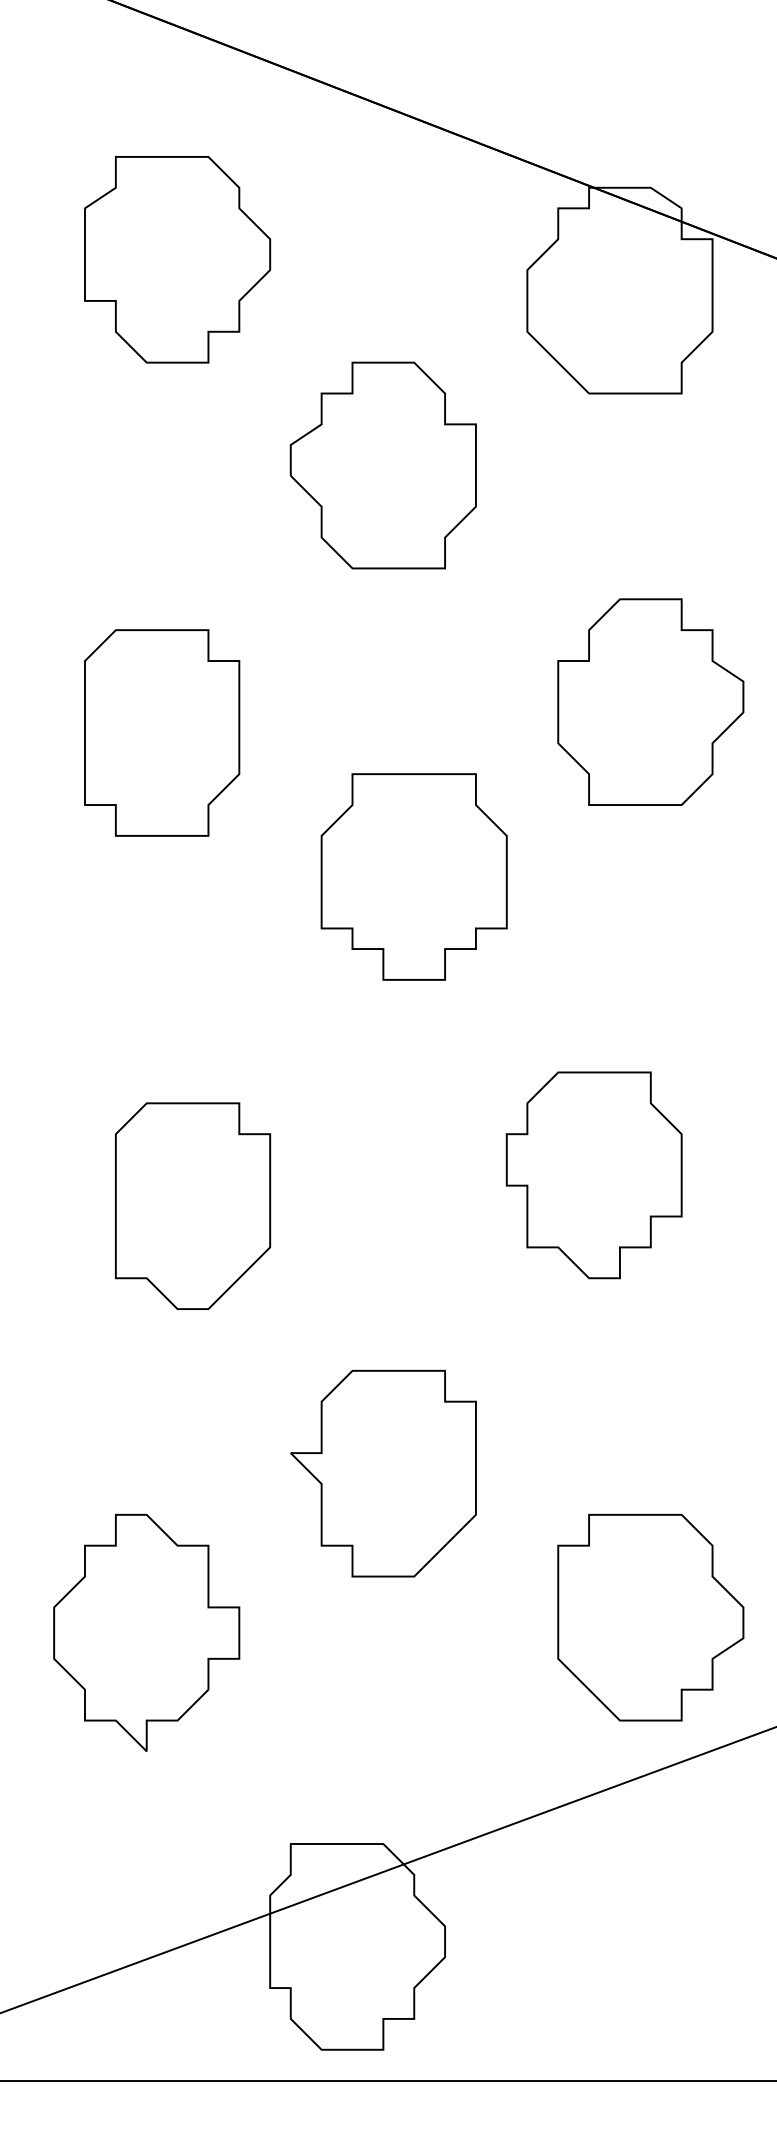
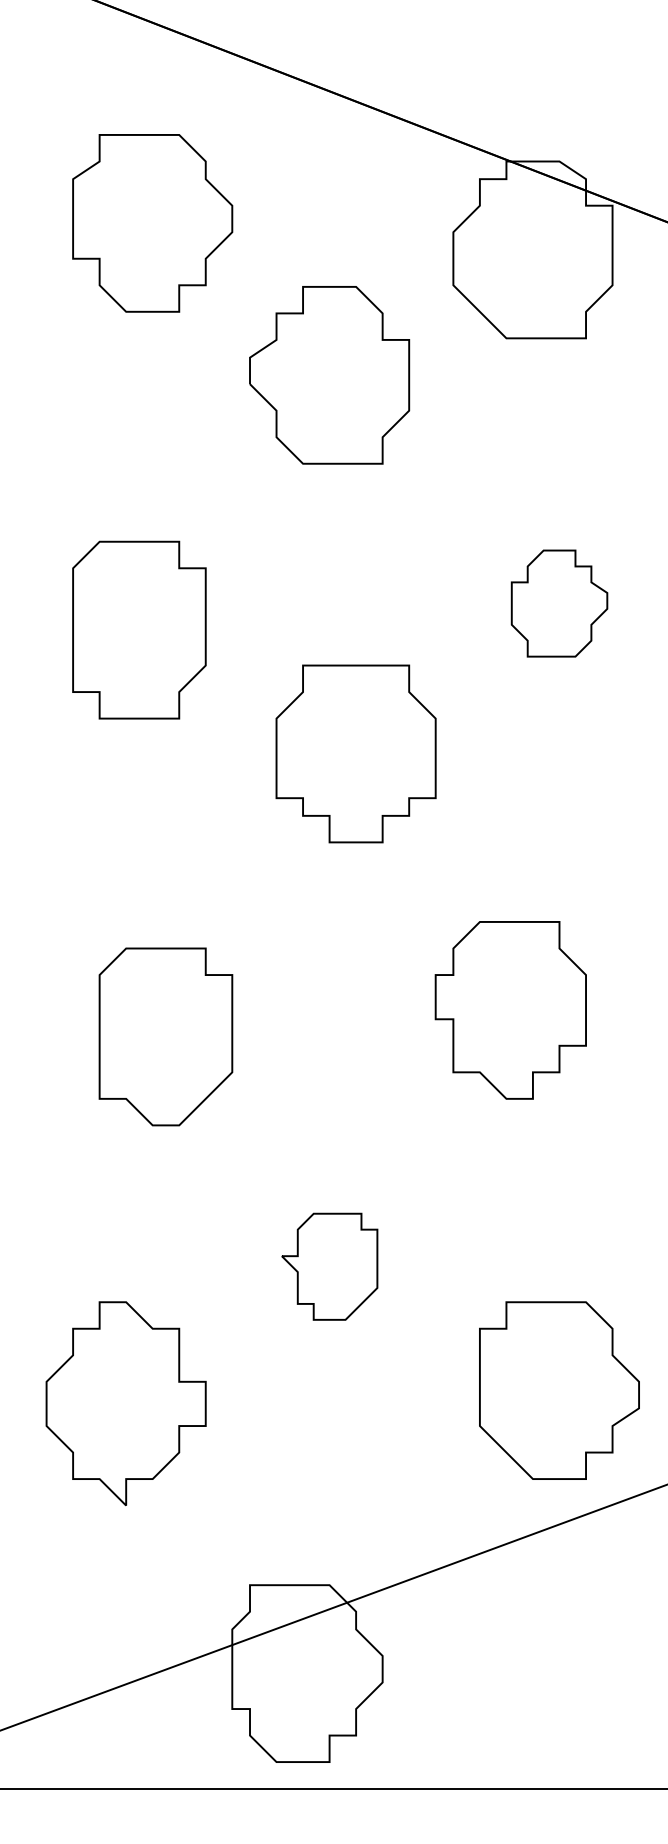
part: (382, 465) -> (328, 375), moved
part: (650, 701) -> (559, 603), size x0.6
part: (383, 1473) -> (329, 1266), size x0.6

